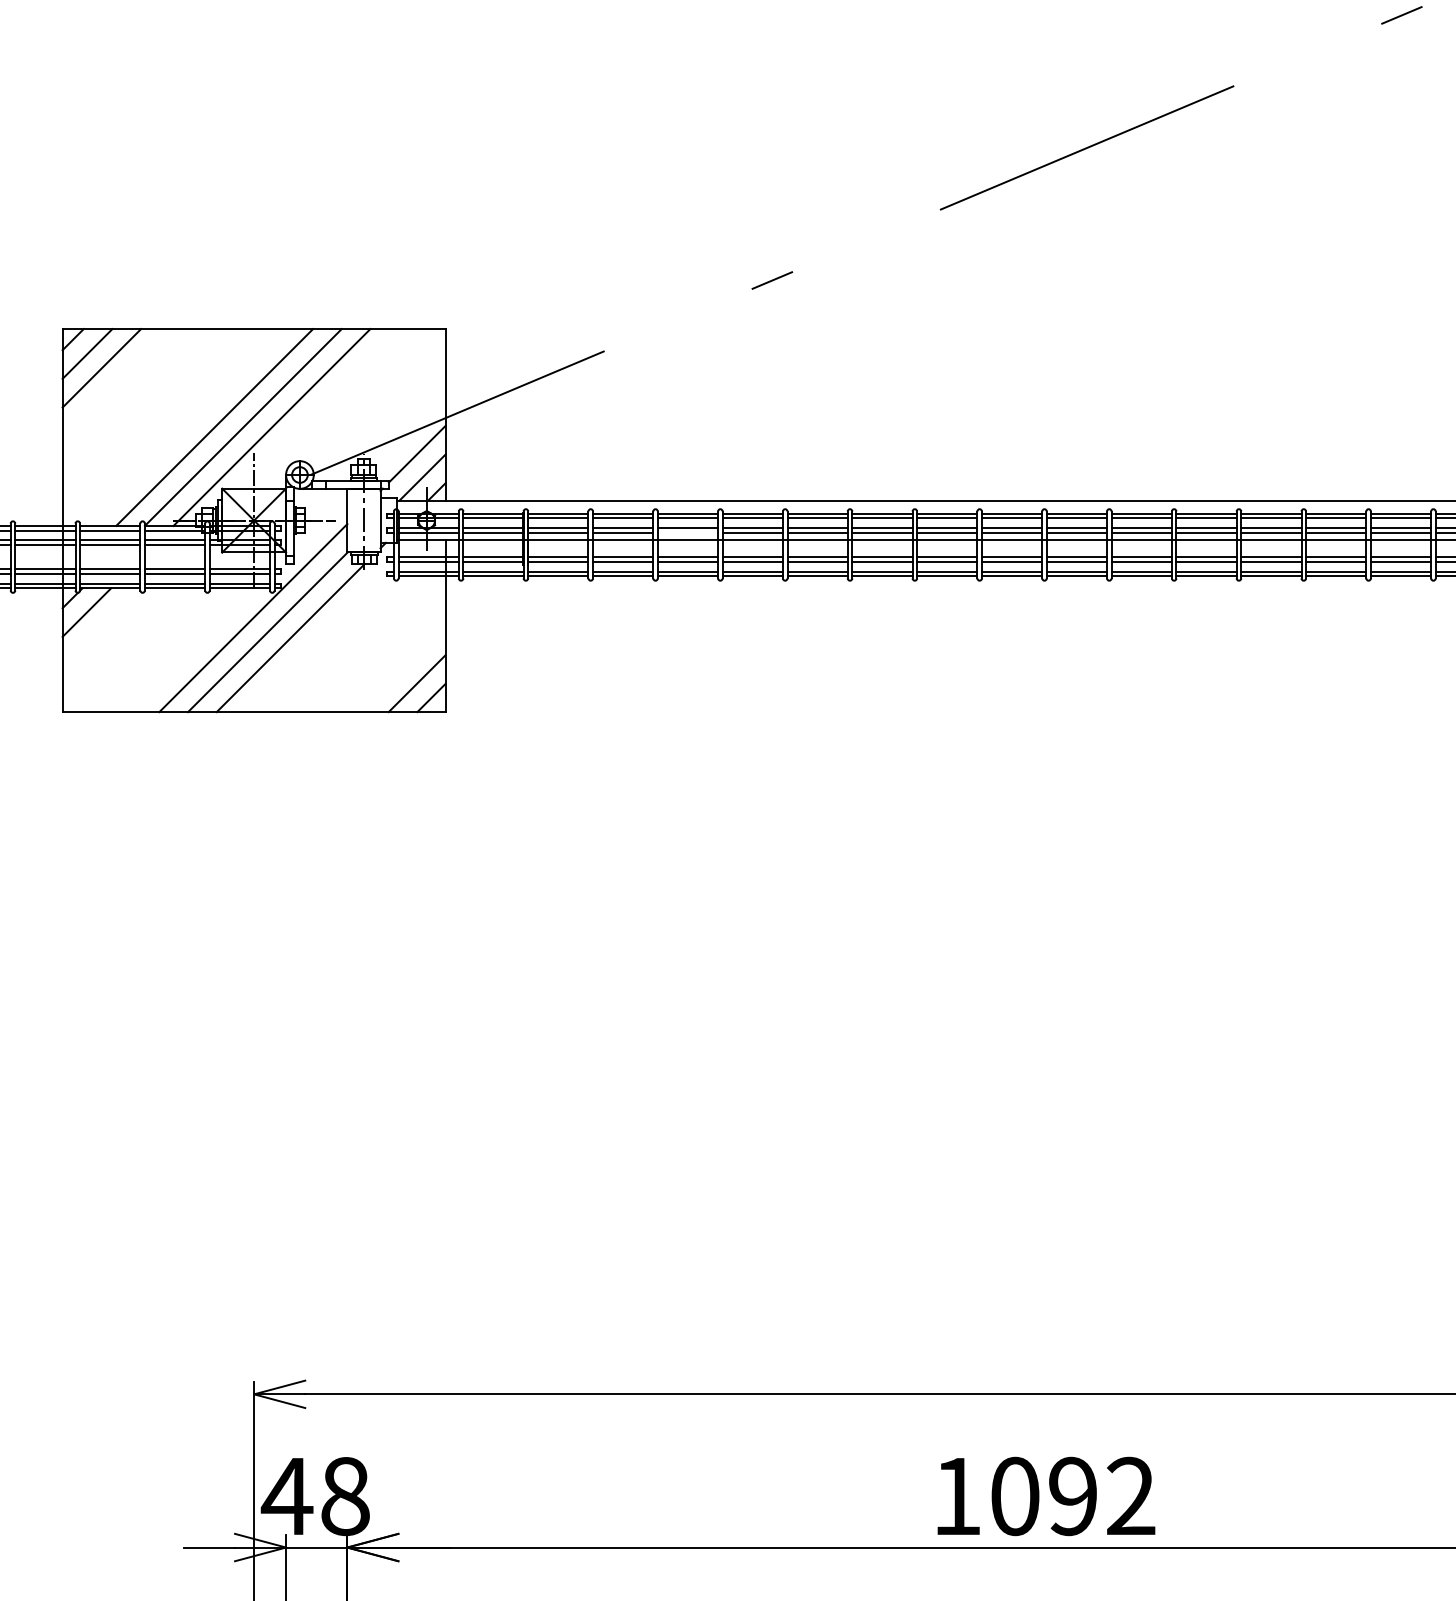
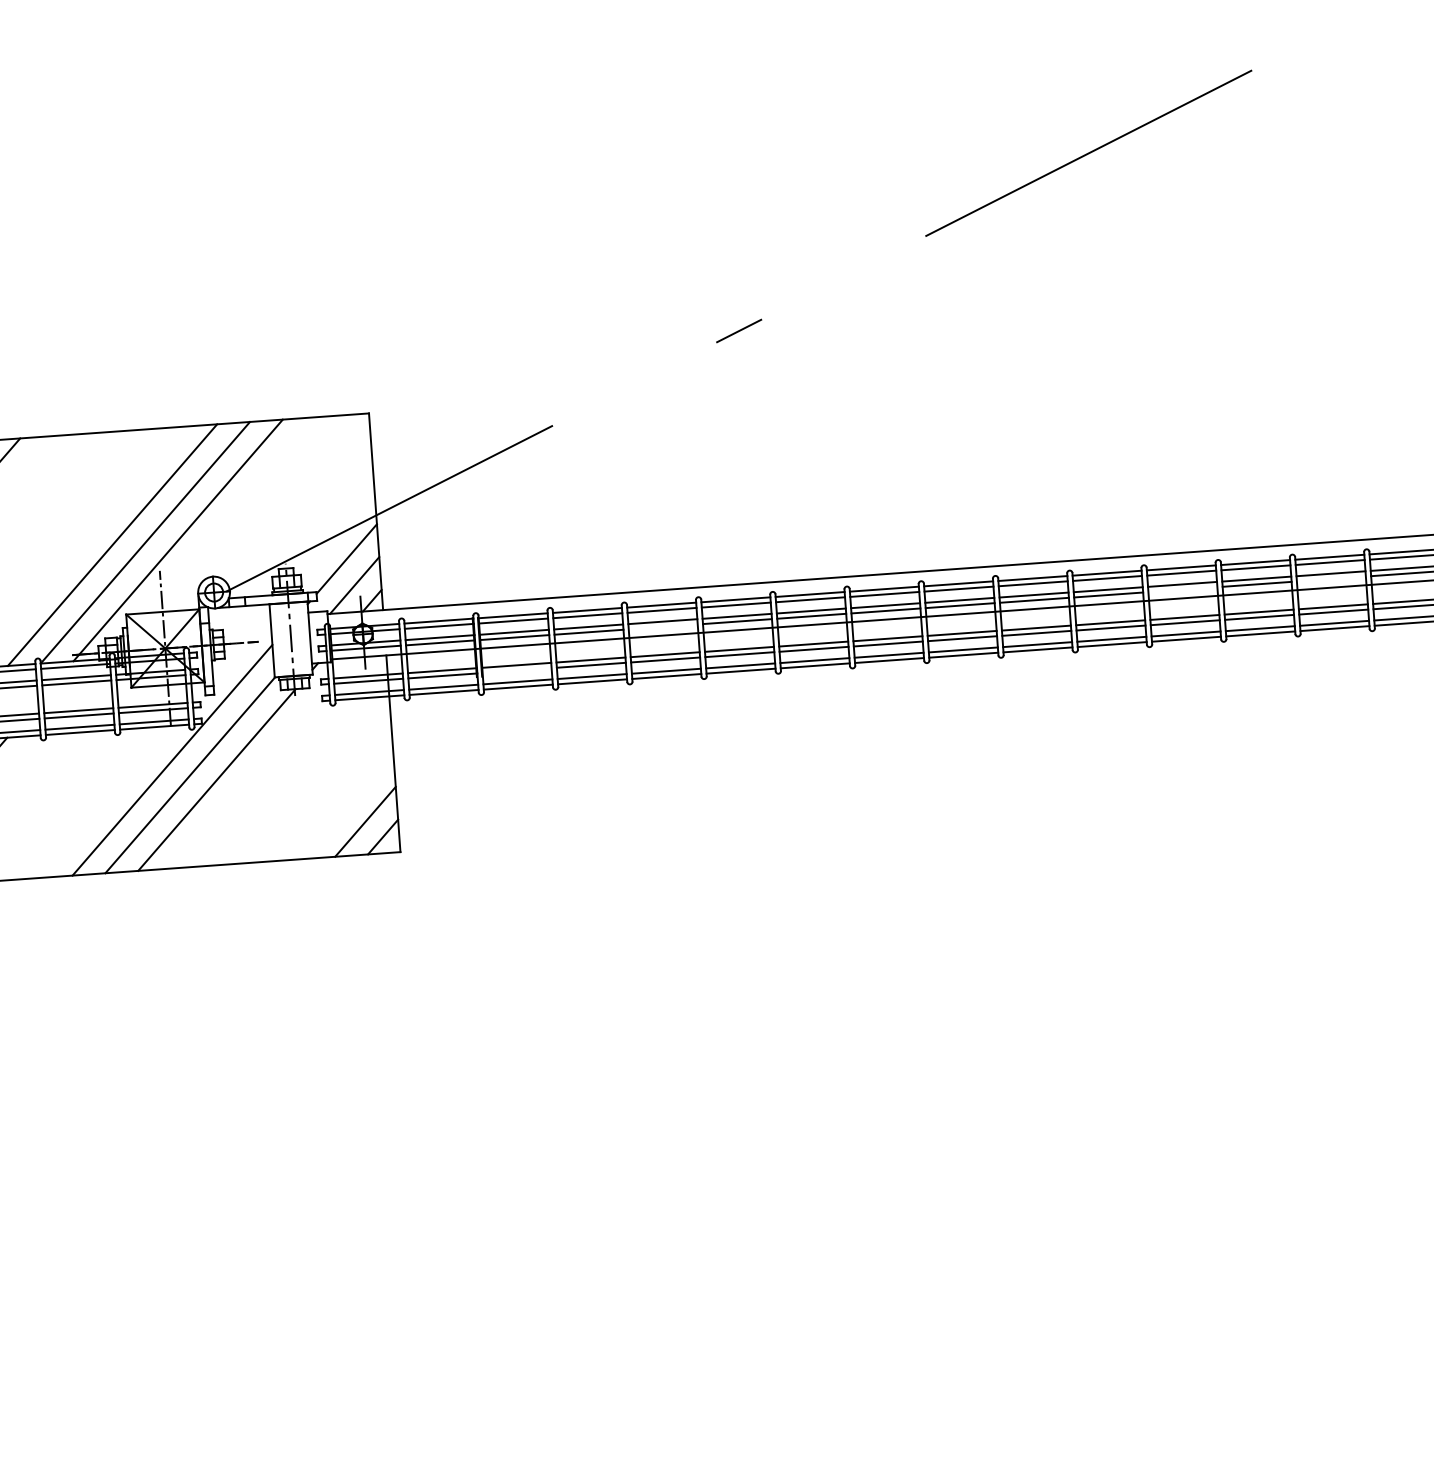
line: (1141, 532) -> (1182, 589), removed
line: (1271, 532) -> (1331, 578), removed
line: (558, 561) -> (517, 670), removed

